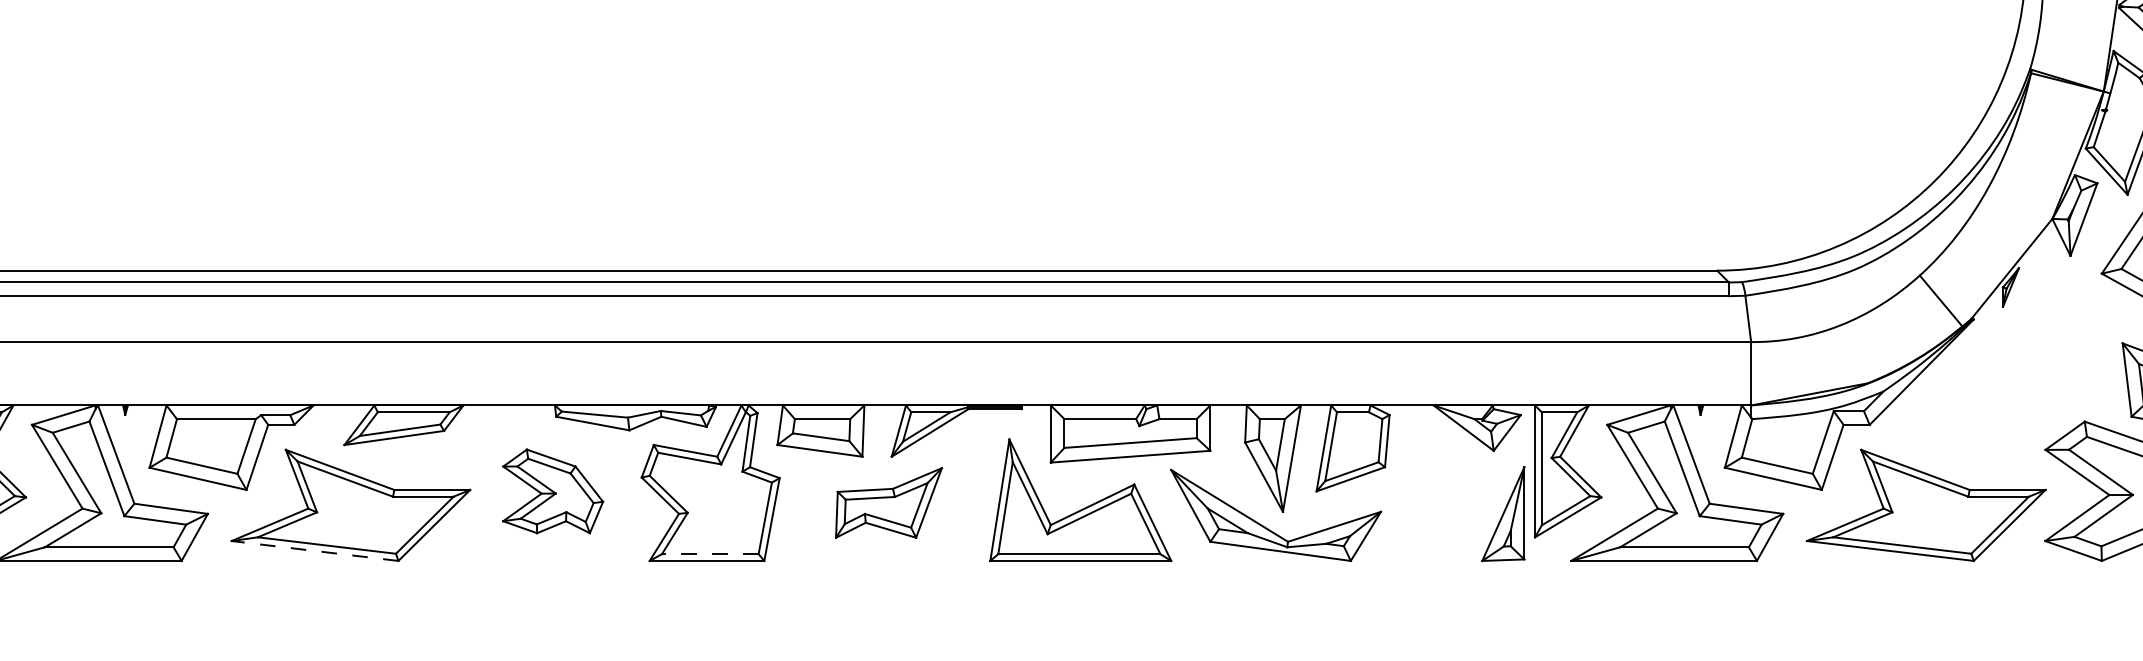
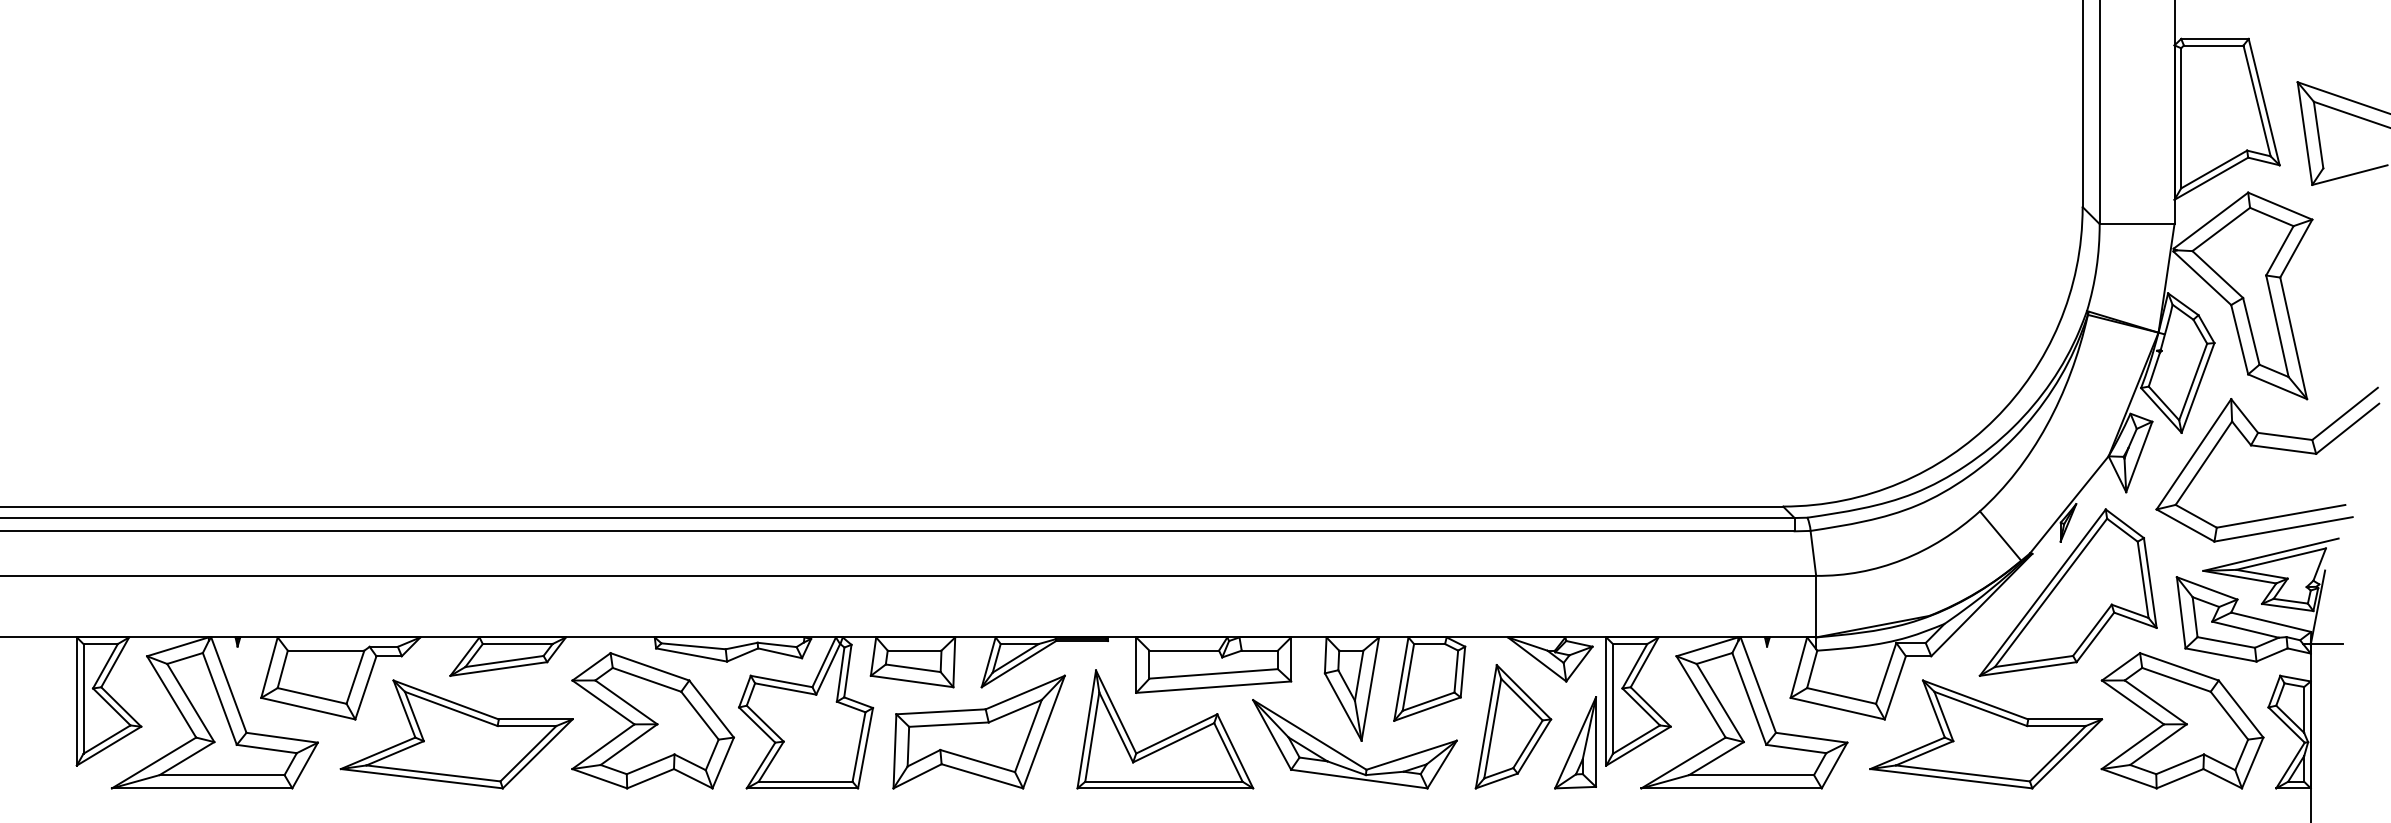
part: (2010, 359) -> (2067, 592), added
part: (552, 491) -> (652, 720), size x1.67
part: (1439, 497) -> (1513, 726), added
part: (888, 502) -> (978, 731), size x1.67
line: (314, 550) -> (421, 778), dashed -> solid
line: (710, 553) -> (805, 781), dashed -> solid

